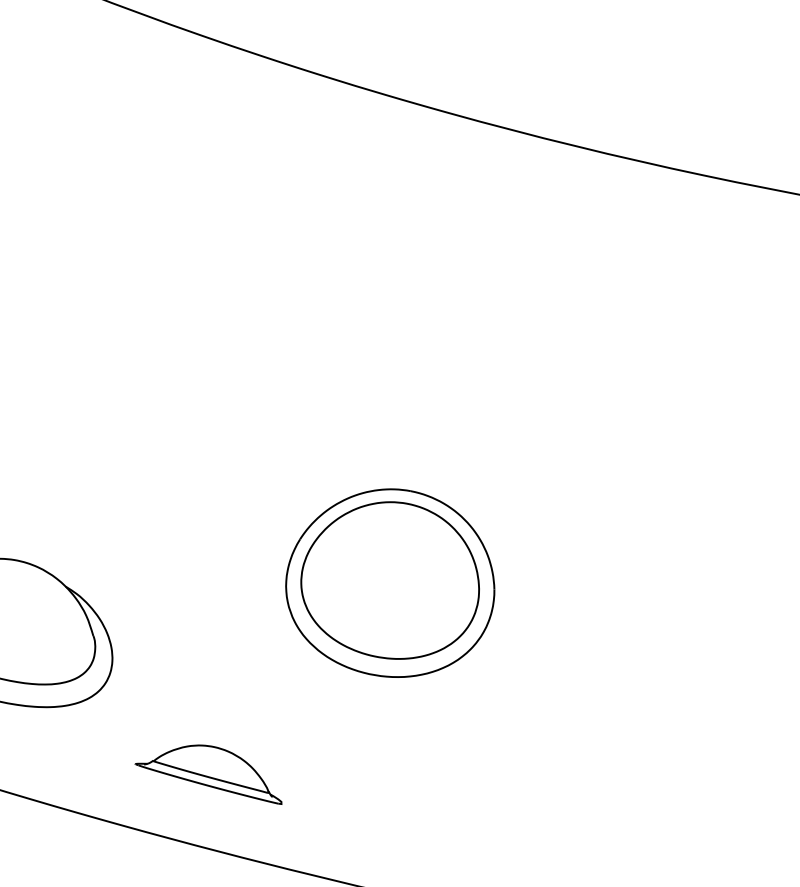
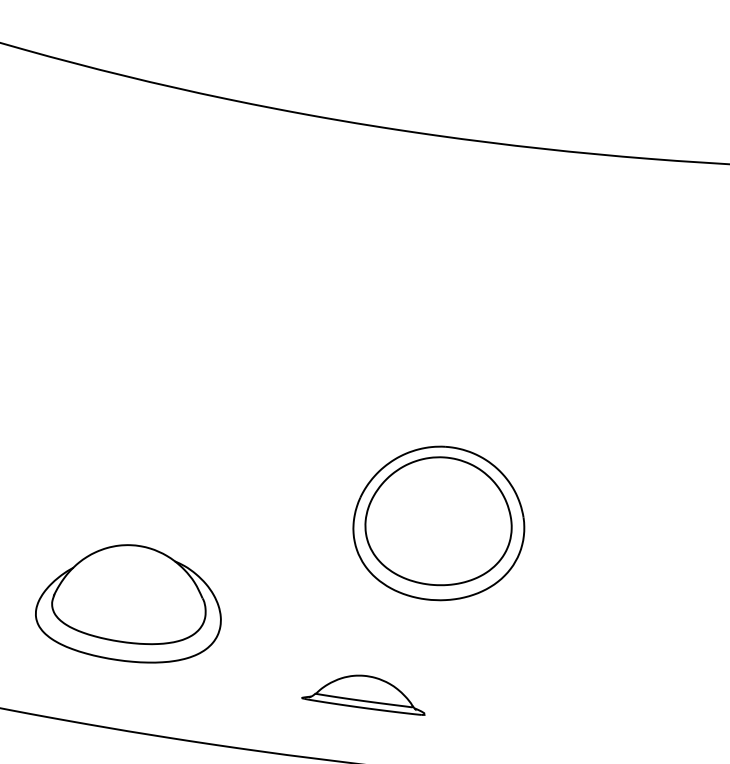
part: (210, 769) -> (363, 694), moved

